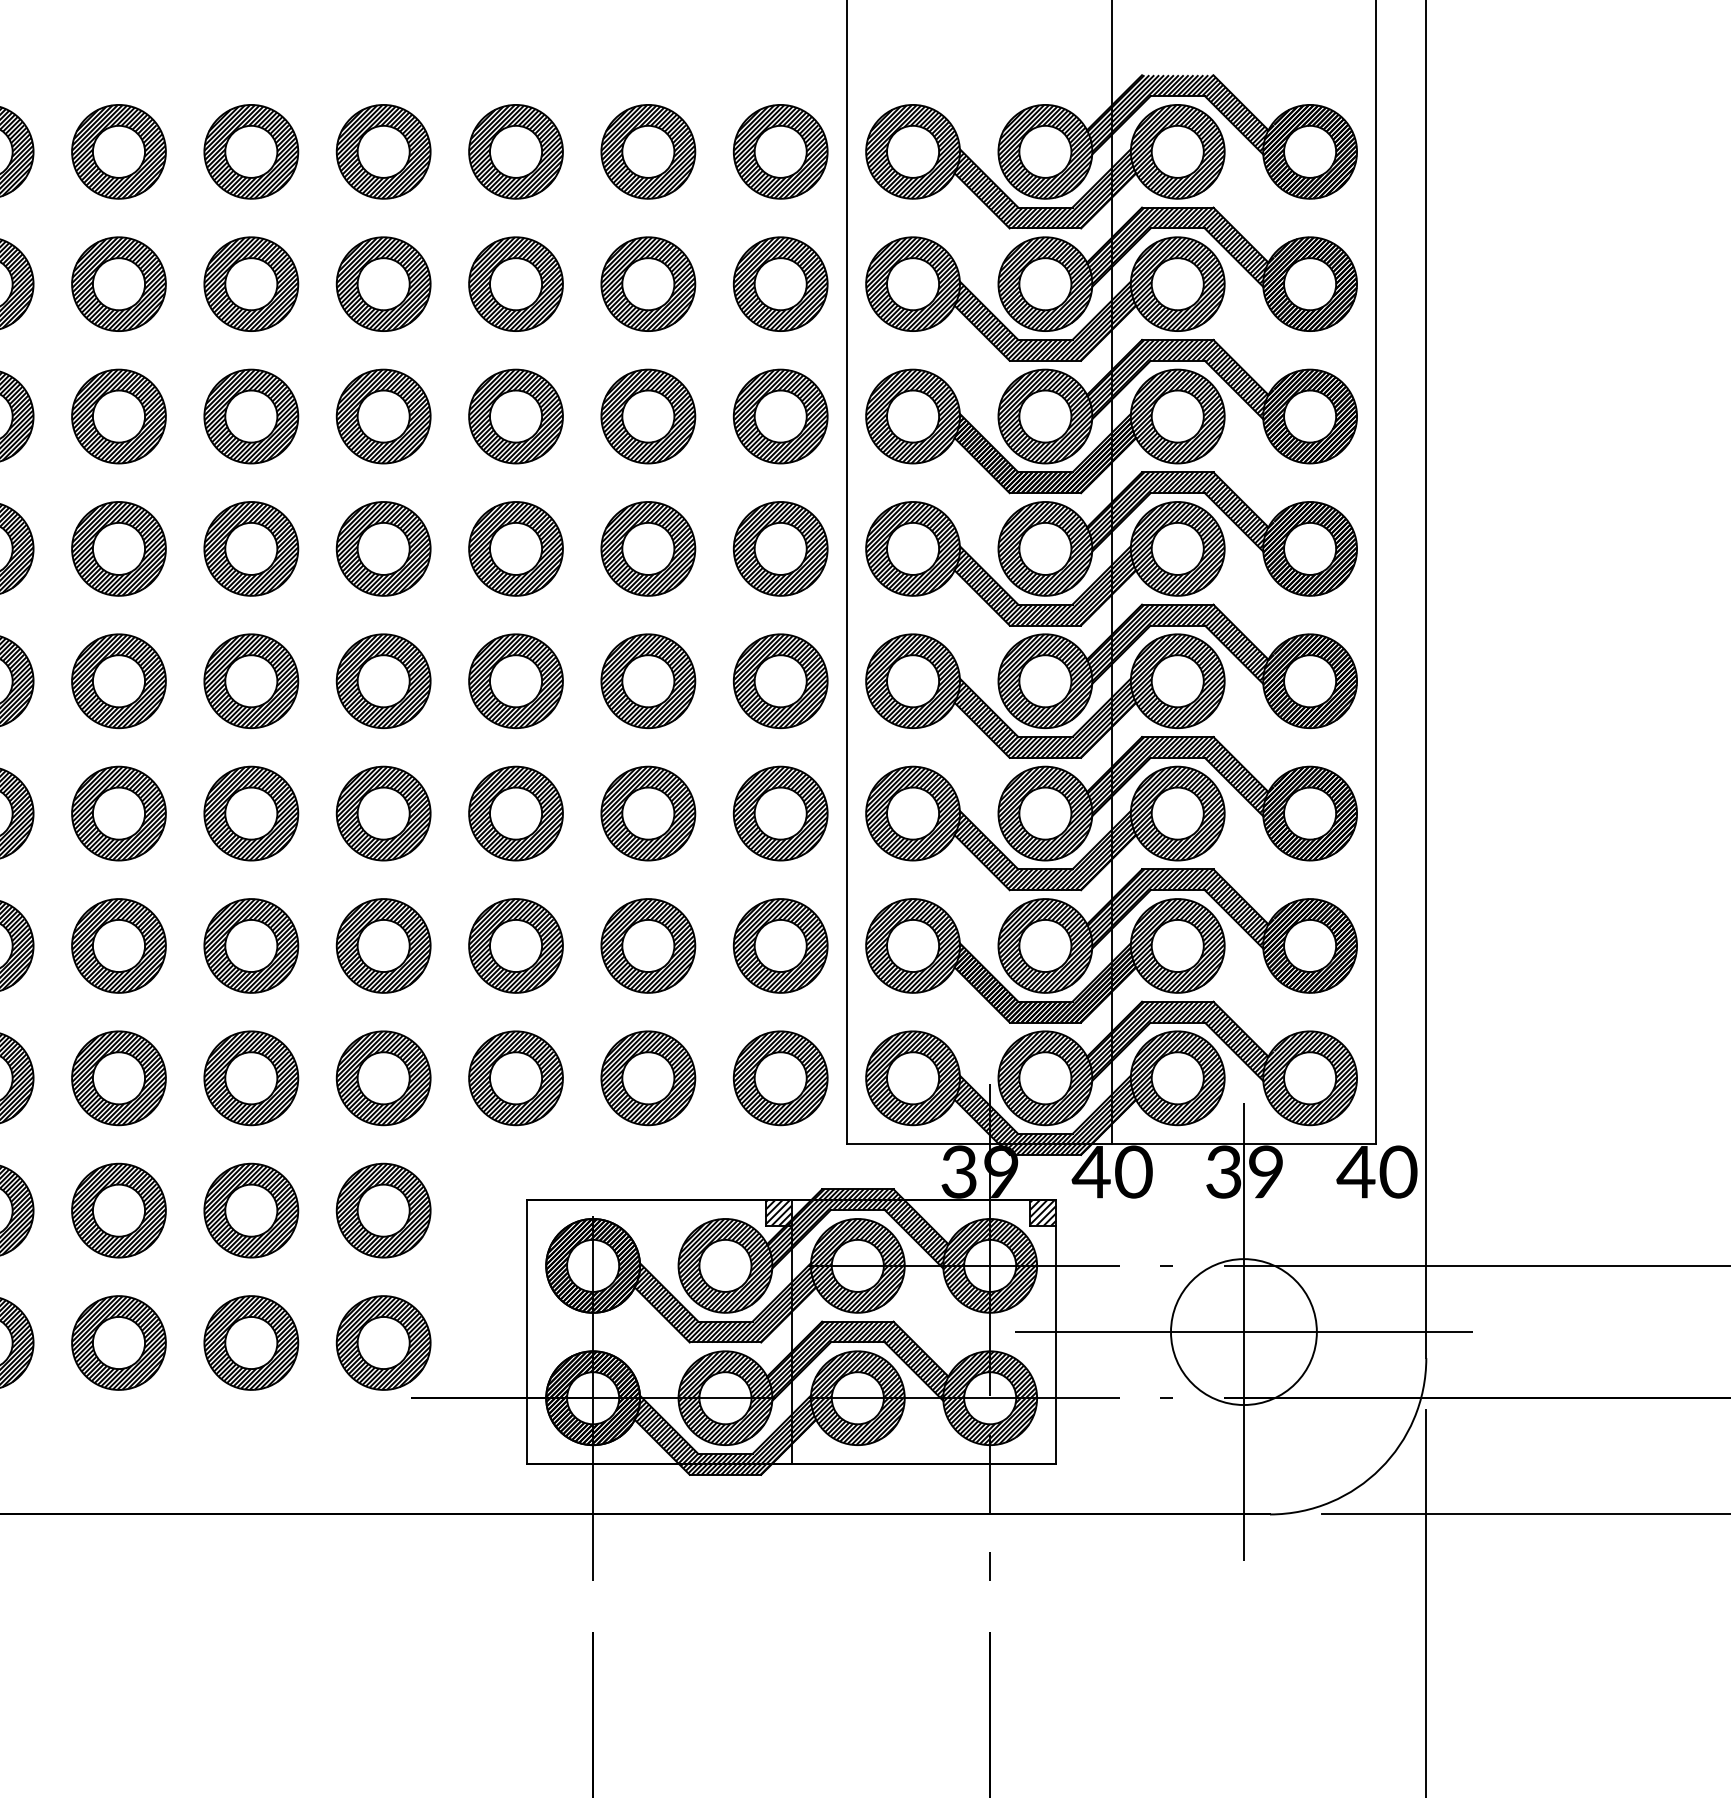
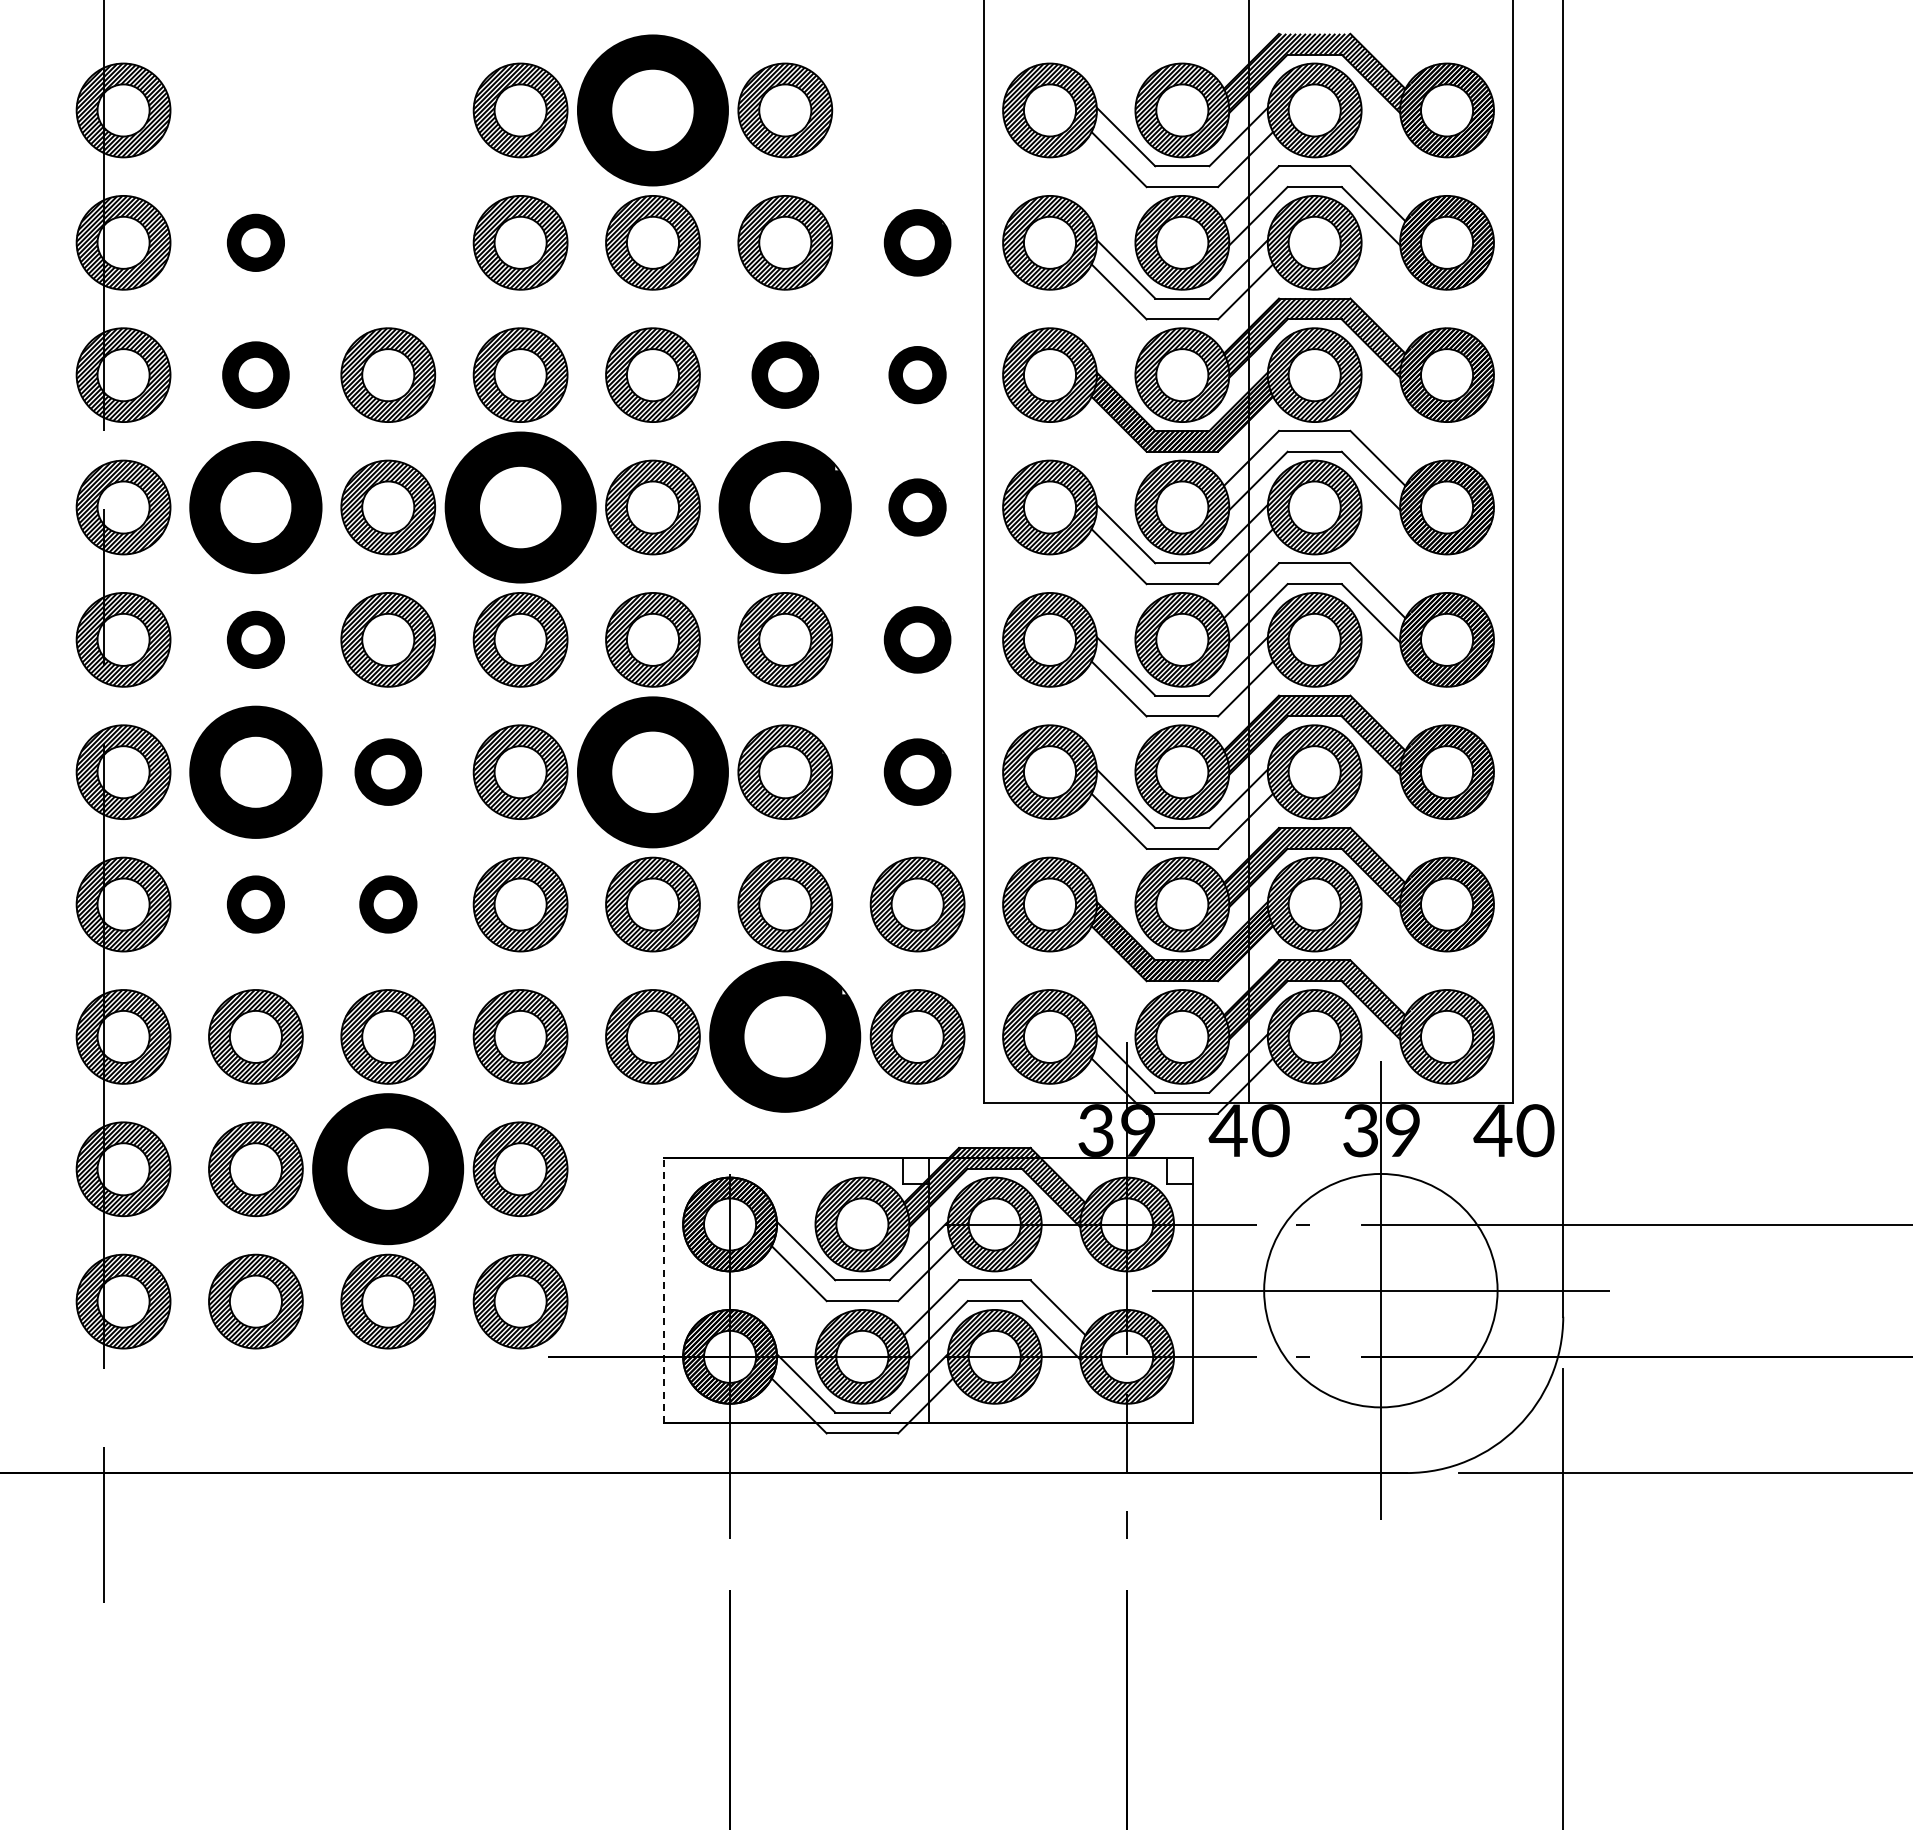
part: (118, 151) -> (255, 110), removed
part: (251, 151) -> (388, 110), removed
part: (515, 151) -> (652, 110), size x1.6
part: (780, 151) -> (917, 110), removed
hatch: (1045, 189) -> (1182, 148), removed
hatch: (1177, 246) -> (1314, 205), removed
part: (118, 283) -> (255, 242), size x0.6
part: (251, 283) -> (388, 242), removed
part: (780, 283) -> (917, 242), size x0.7
hatch: (1045, 321) -> (1182, 280), removed
part: (118, 415) -> (255, 374), size x0.7
part: (648, 415) -> (785, 374), size x0.7
part: (780, 415) -> (917, 374), size x0.6
hatch: (1177, 510) -> (1314, 469), removed
part: (118, 548) -> (255, 507), size x1.4
part: (383, 548) -> (520, 507), size x1.6
part: (648, 548) -> (785, 507), size x1.4
part: (780, 548) -> (917, 507), size x0.6
hatch: (1045, 586) -> (1182, 545), removed
hatch: (1177, 643) -> (1314, 602), removed
part: (118, 680) -> (255, 639), size x0.6
part: (780, 680) -> (917, 639), size x0.7
hatch: (1045, 718) -> (1182, 677), removed
part: (118, 812) -> (255, 771), size x1.4
part: (251, 812) -> (388, 771), size x0.7
part: (515, 812) -> (652, 771), size x1.6
part: (780, 812) -> (917, 771), size x0.7
hatch: (1045, 850) -> (1182, 809), removed
part: (118, 945) -> (255, 904), size x0.6
part: (251, 945) -> (388, 904), size x0.6
part: (648, 1077) -> (785, 1036), size x1.6
hatch: (1045, 1115) -> (1182, 1074), removed
part: (251, 1210) -> (388, 1169), size x1.6
hatch: (778, 1212) -> (915, 1171), removed
hatch: (1043, 1212) -> (1180, 1171), removed
hatch: (725, 1303) -> (862, 1262), removed
line: (526, 1331) -> (663, 1290), solid -> dashed
circle: (1243, 1331) -> (1380, 1290), size x1.6
hatch: (857, 1360) -> (994, 1319), removed
hatch: (725, 1435) -> (862, 1394), removed

